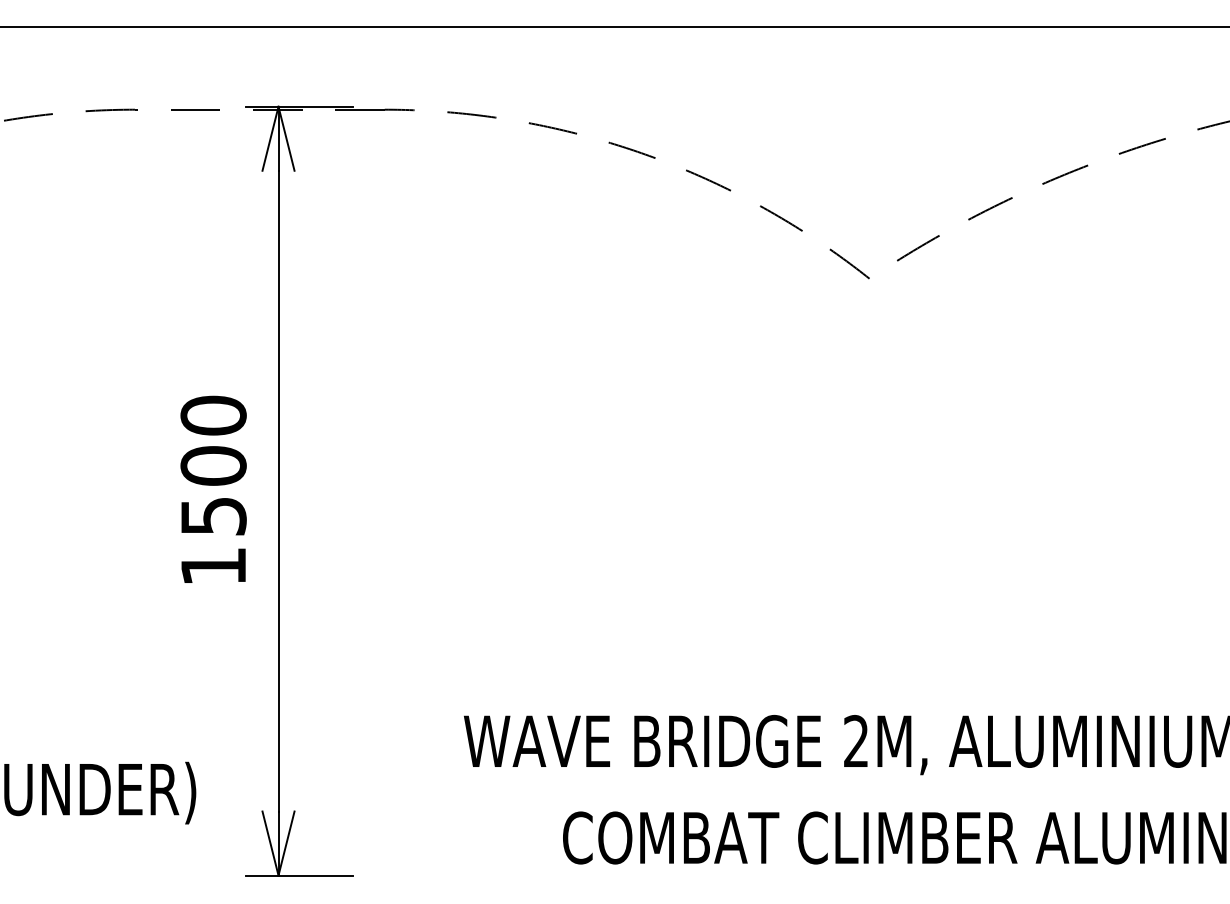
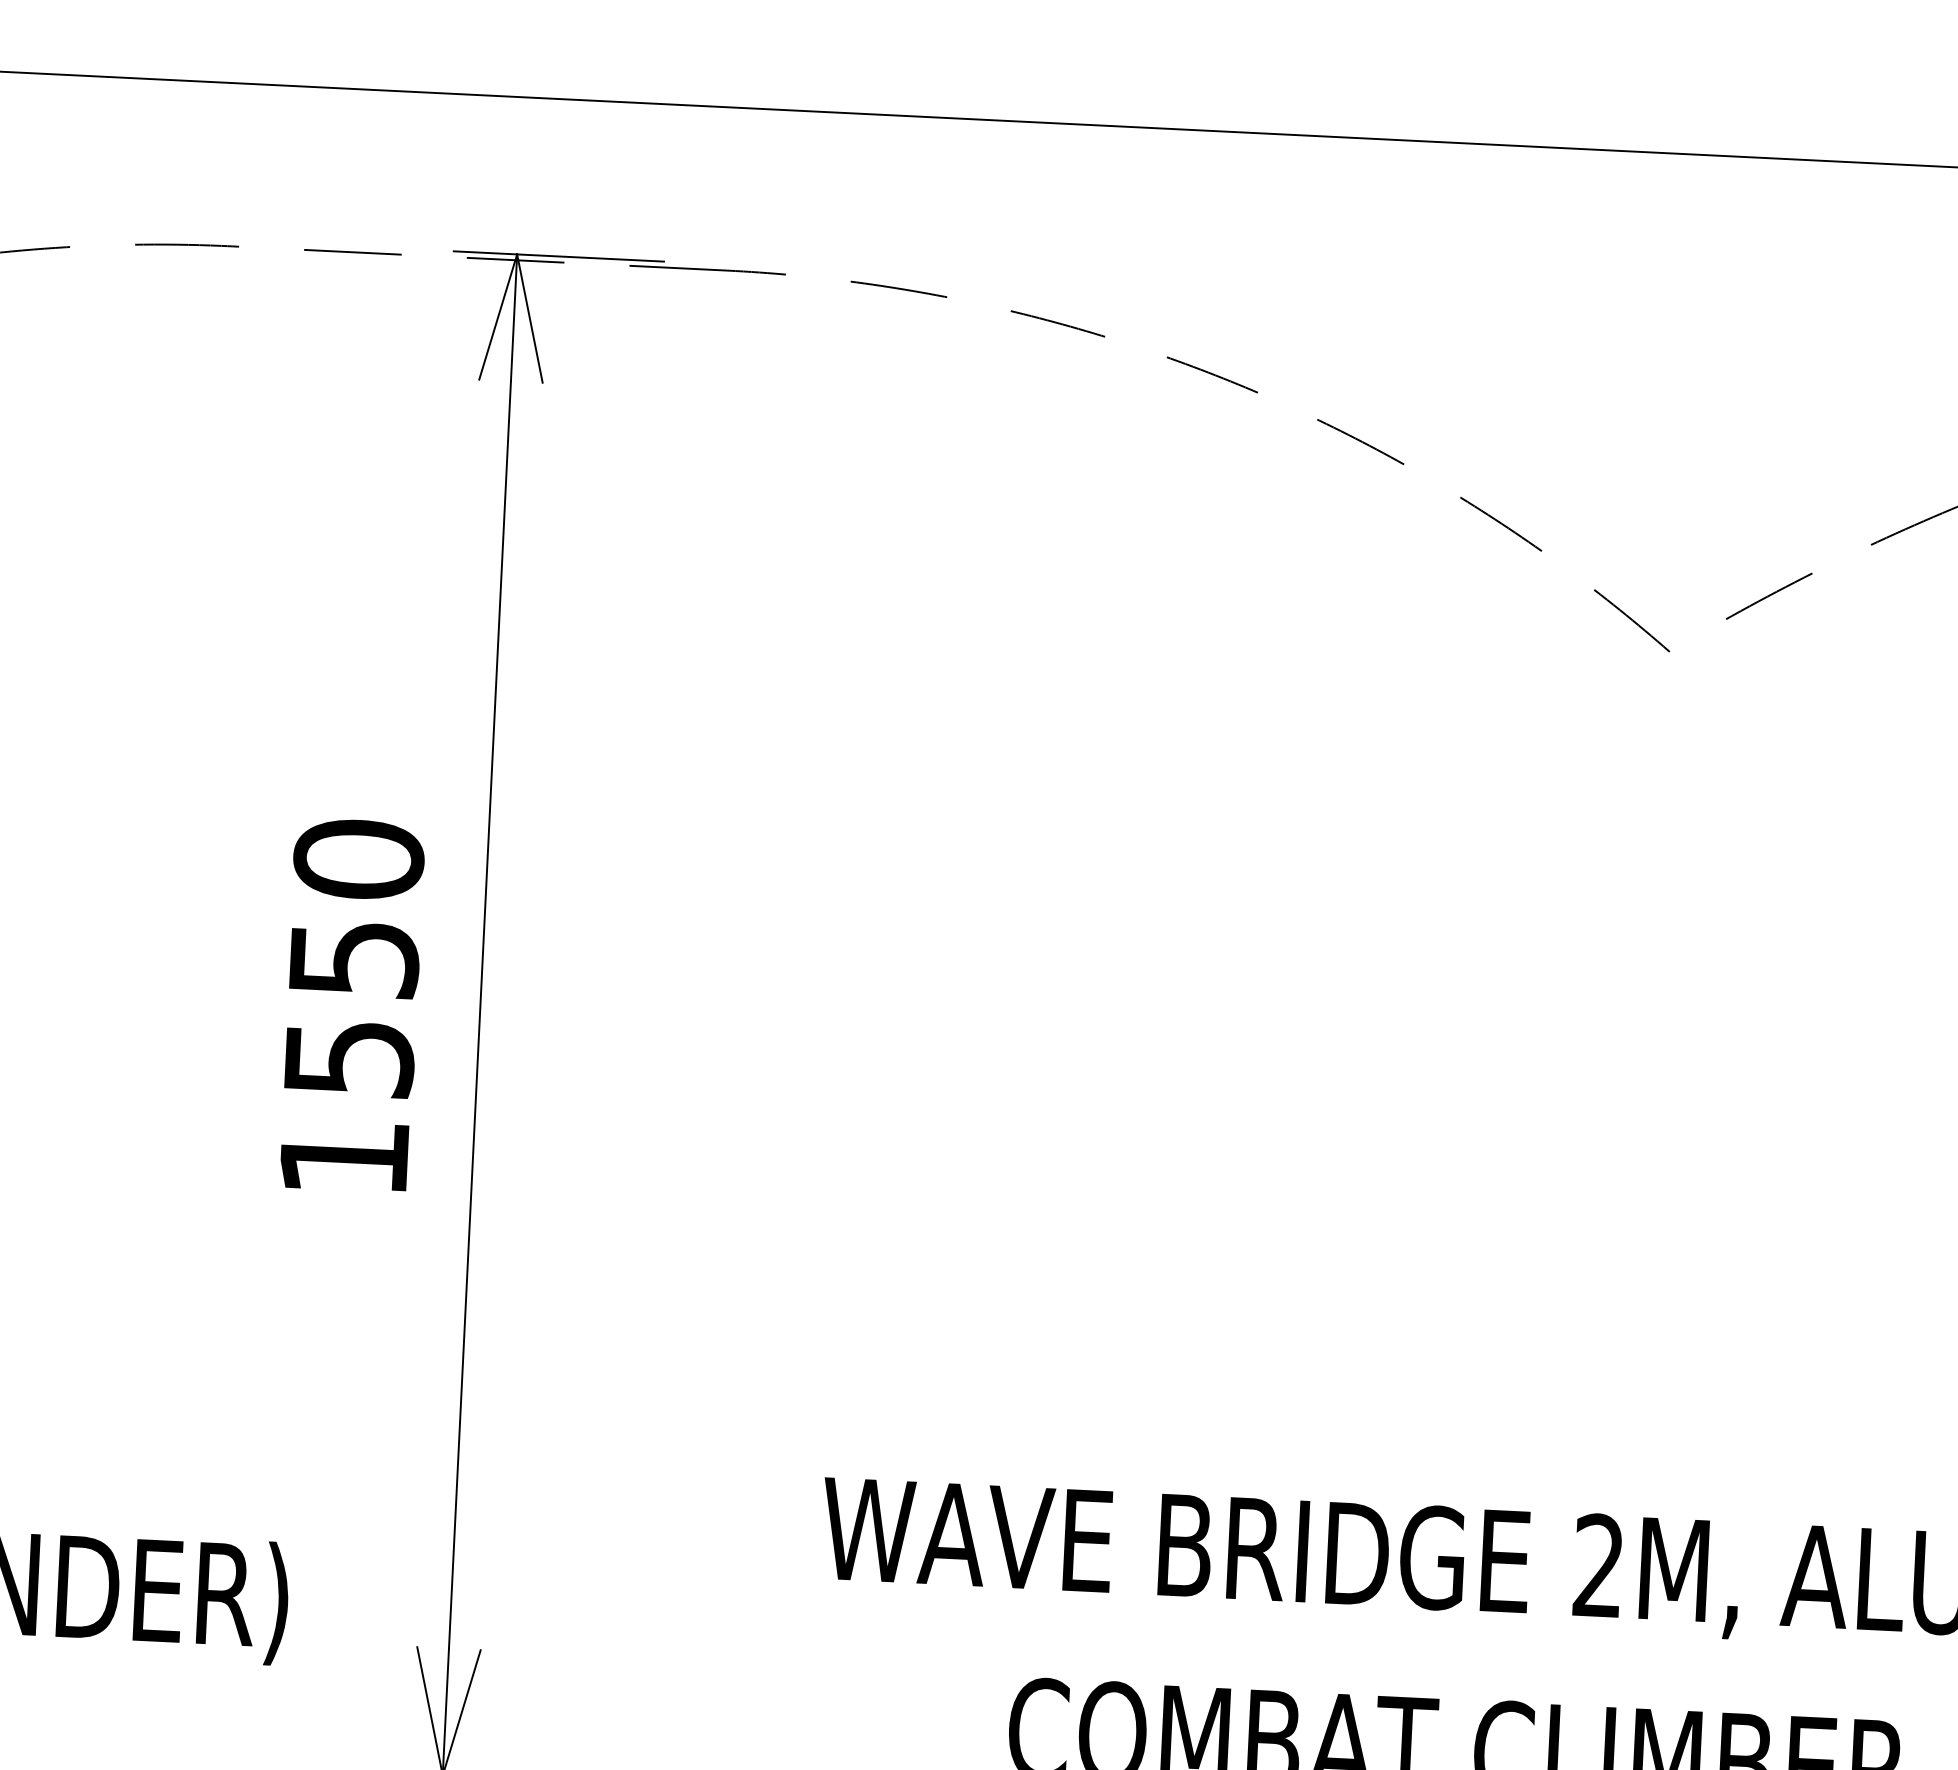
text: (213, 465) -> (353, 957), 1500 -> 1550

